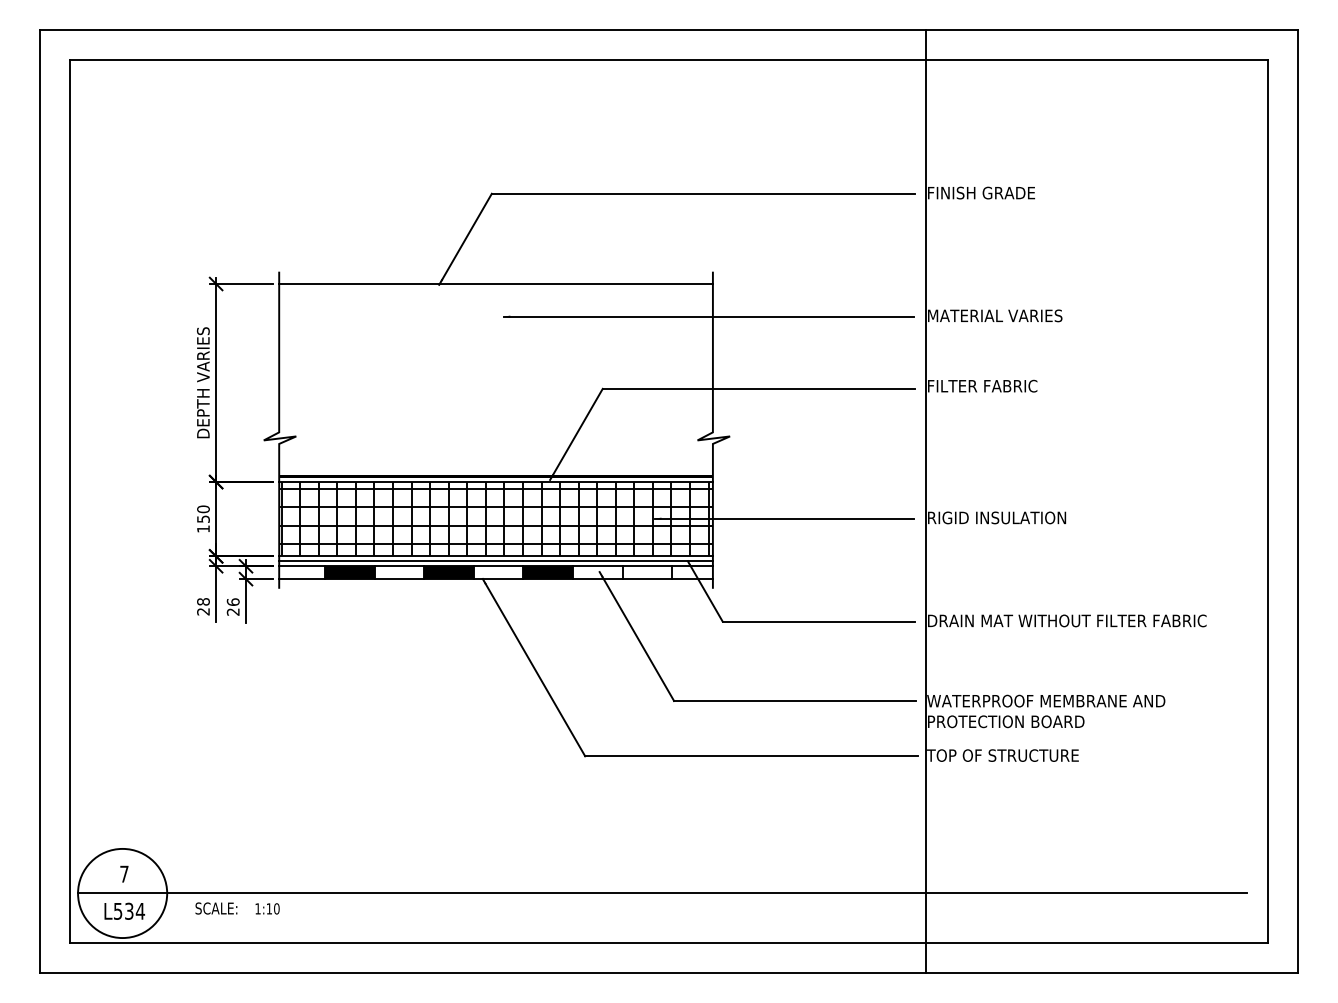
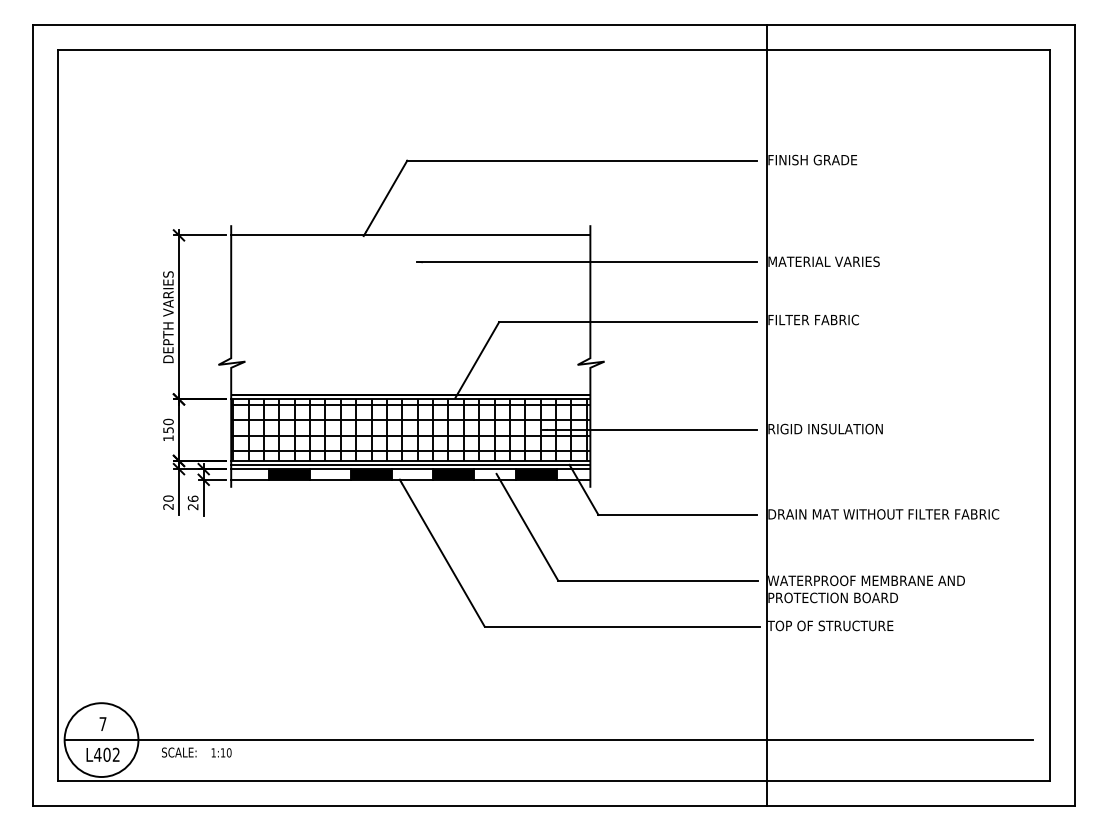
fill: (646, 572) -> (535, 474), added
text: (203, 601) -> (168, 498), 28 -> 20
text: (129, 910) -> (107, 754), L534 -> L402

